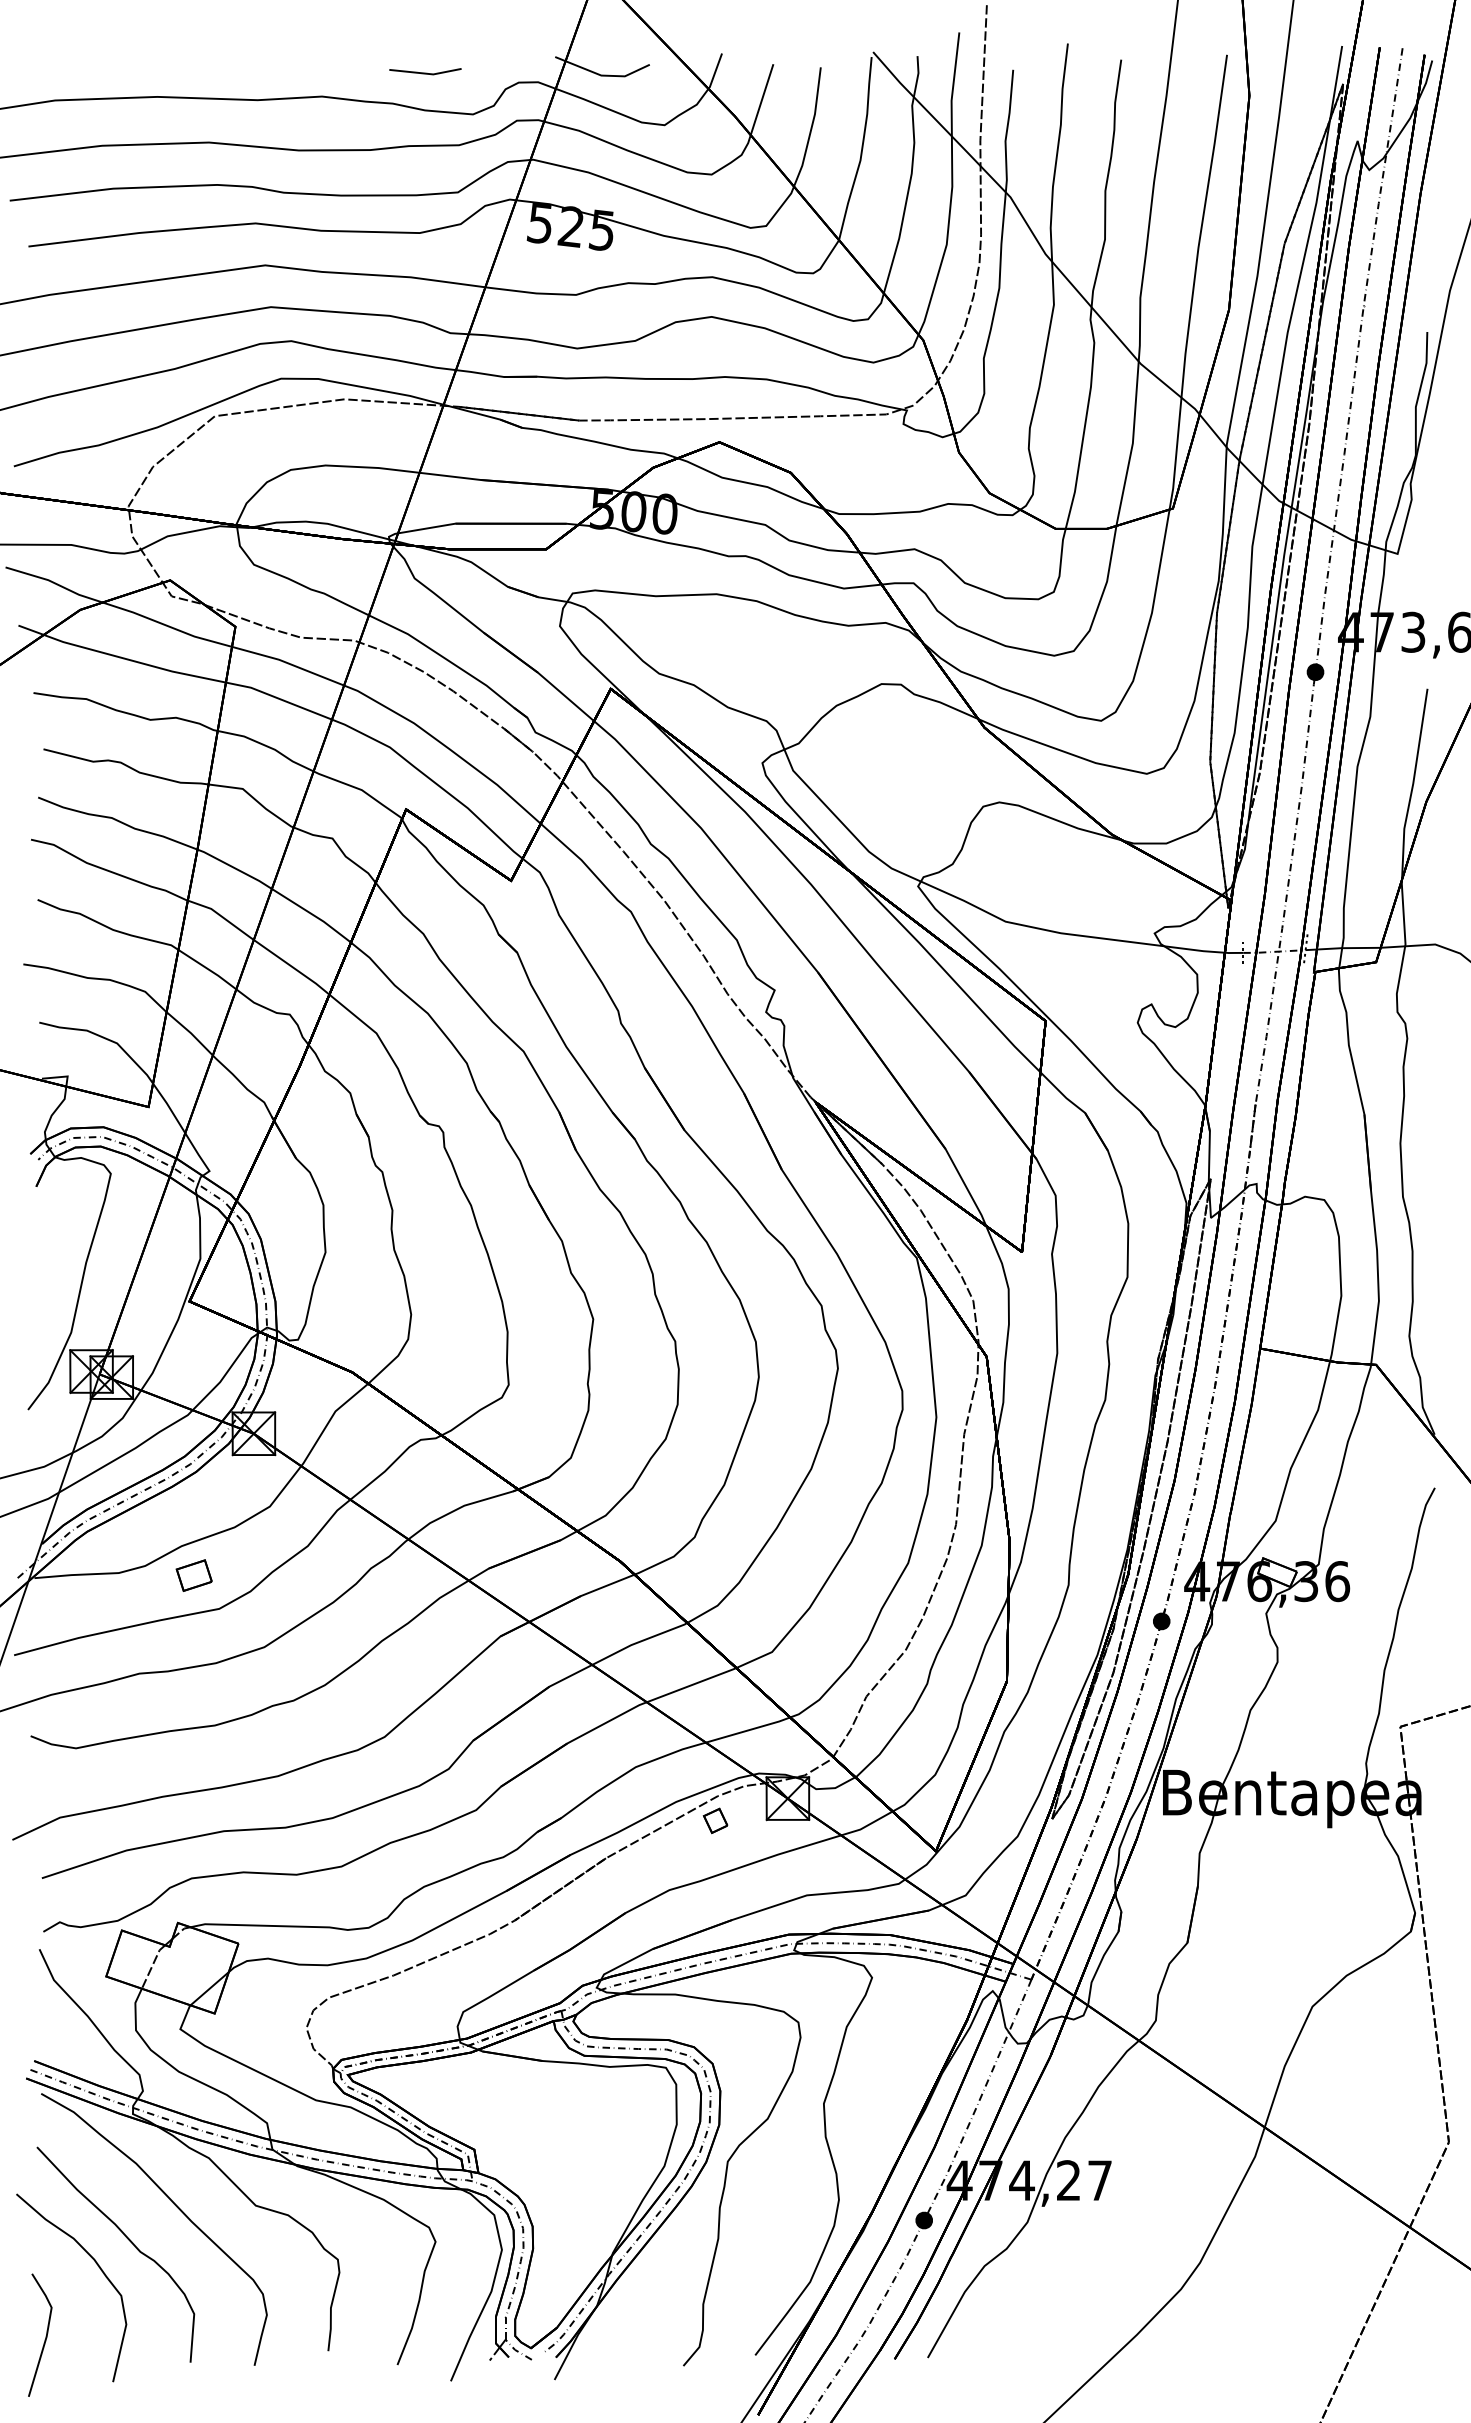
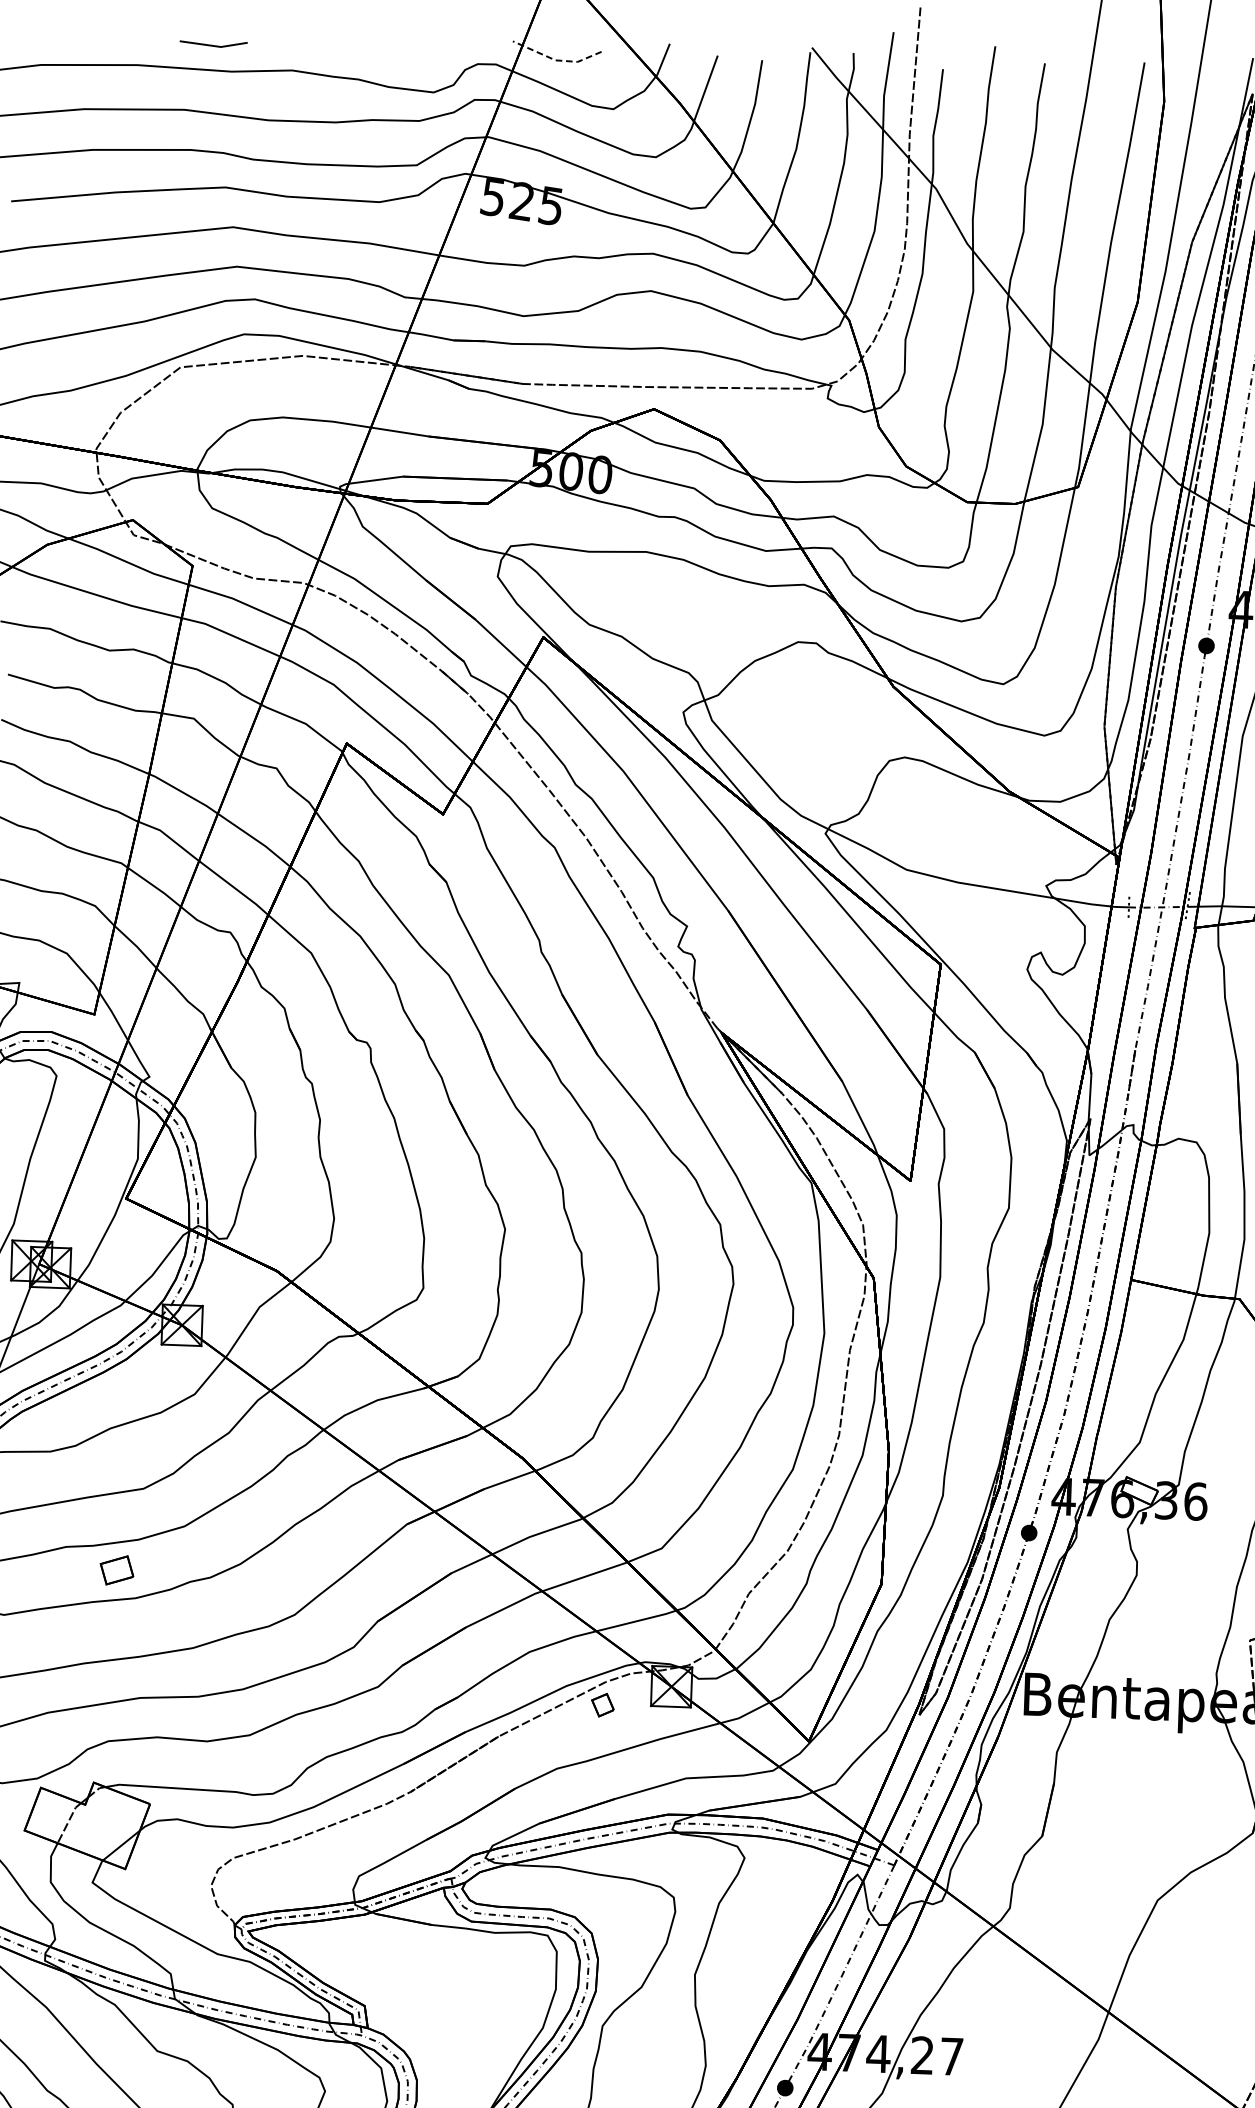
line: (425, 72) -> (213, 44), moved
line: (602, 75) -> (556, 60), solid -> dashed
part: (193, 1575) -> (116, 1570), moved

